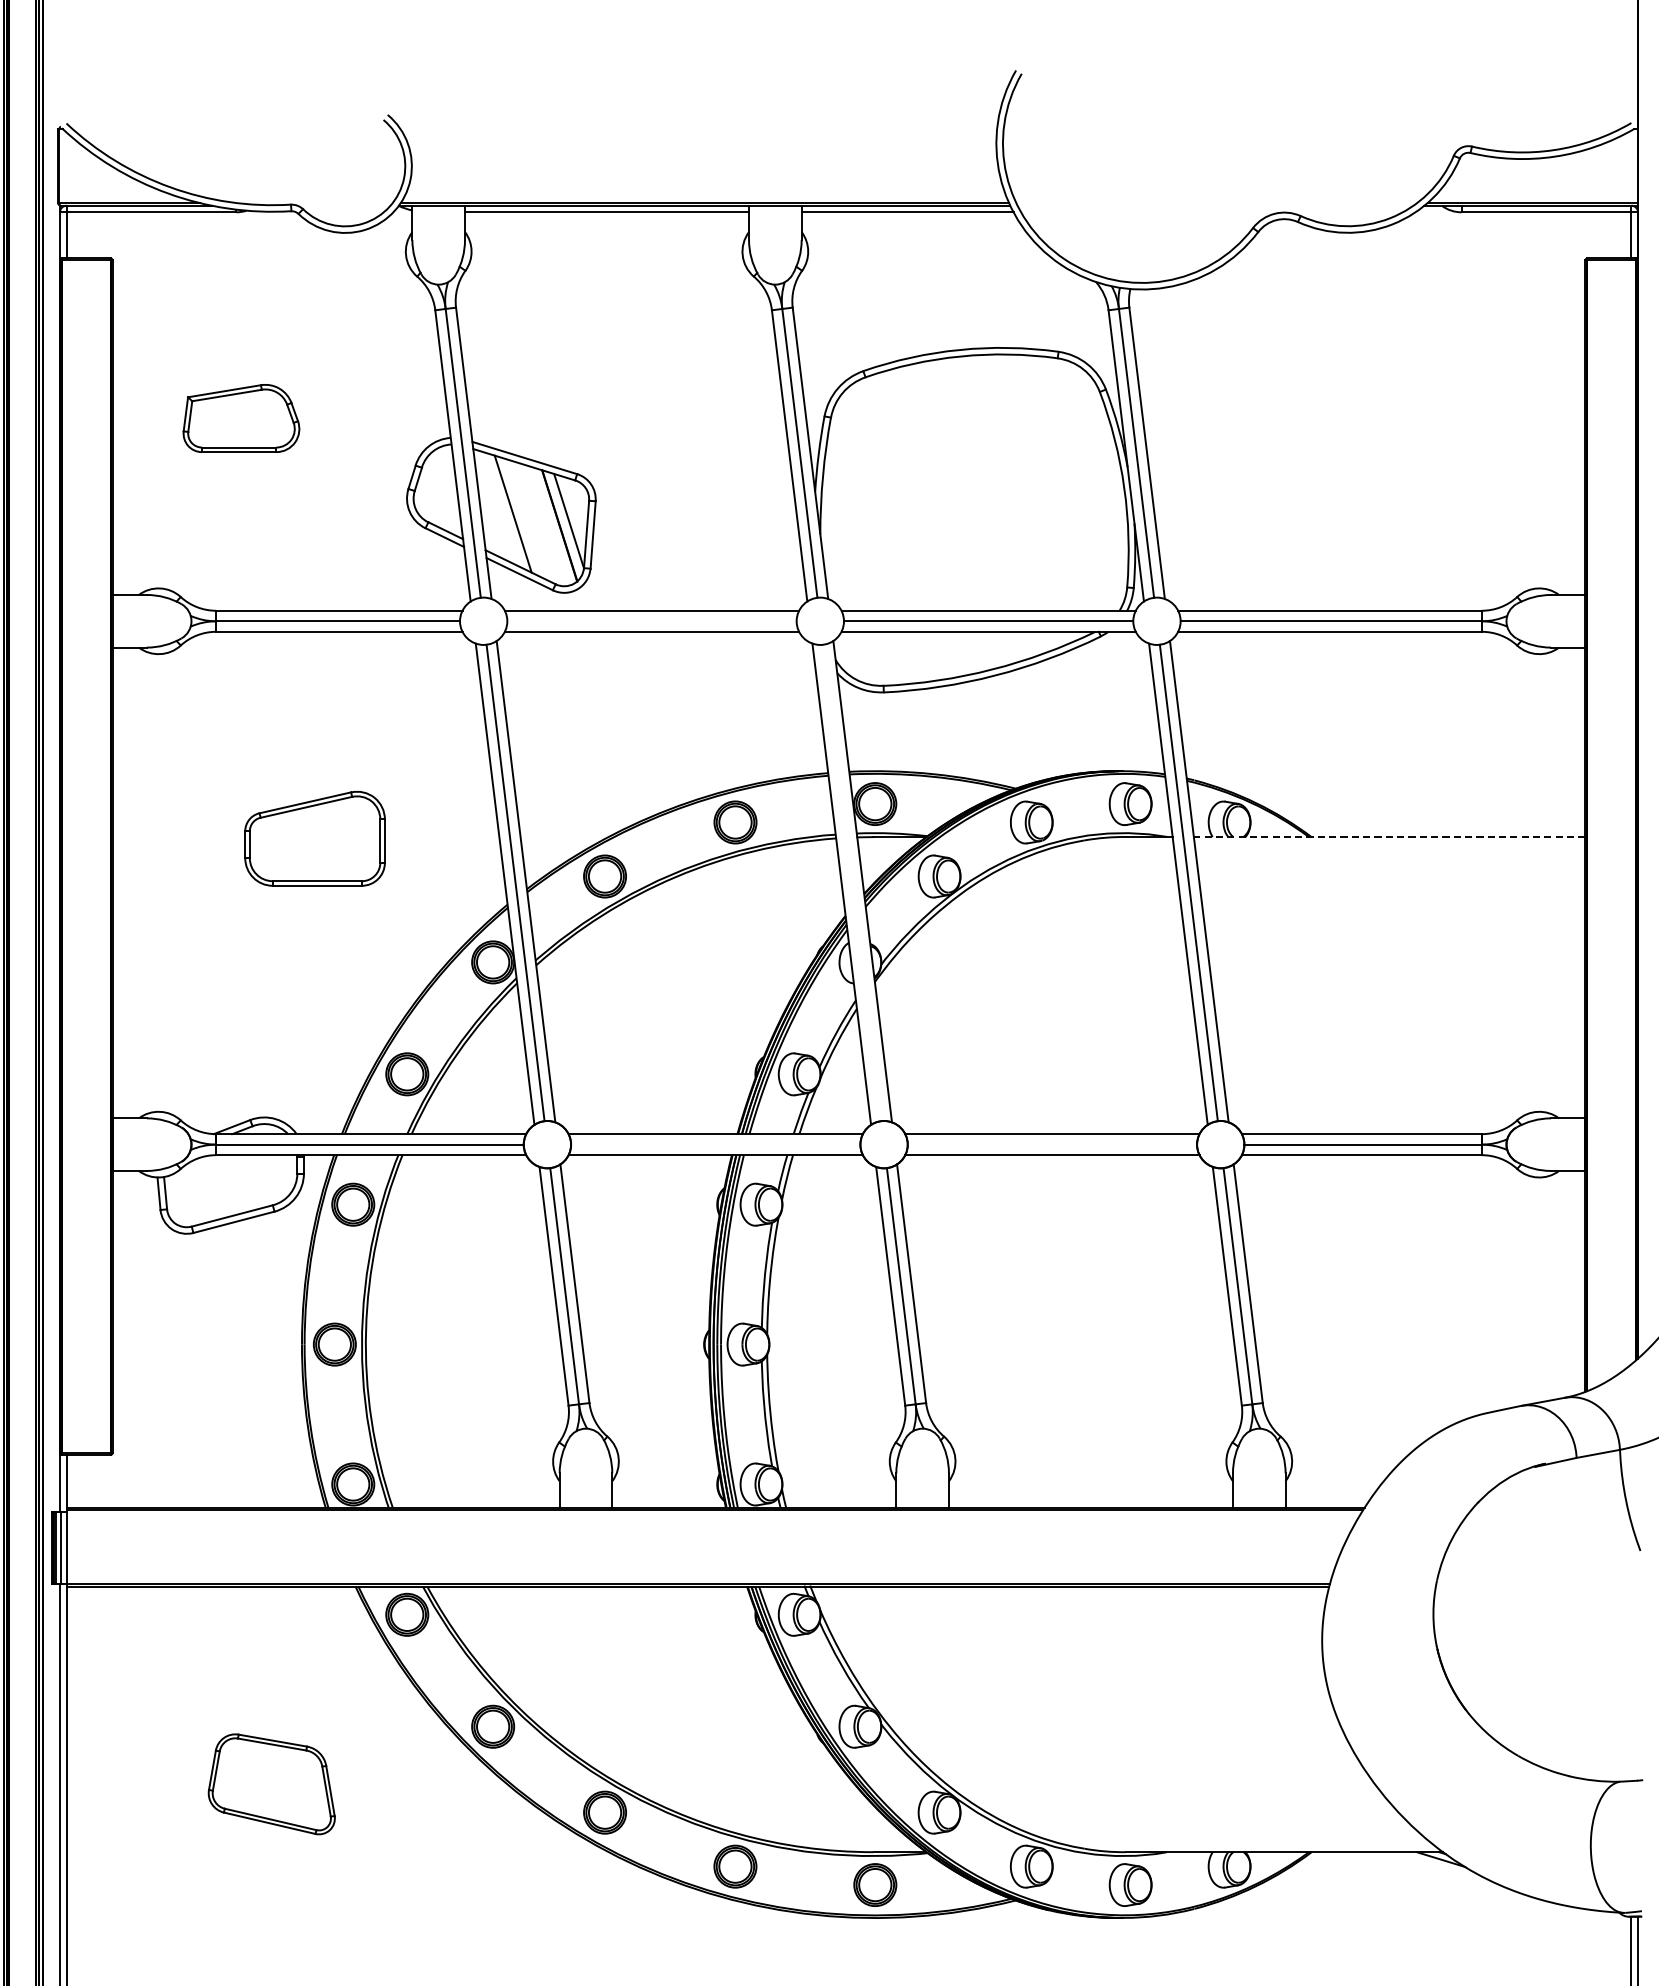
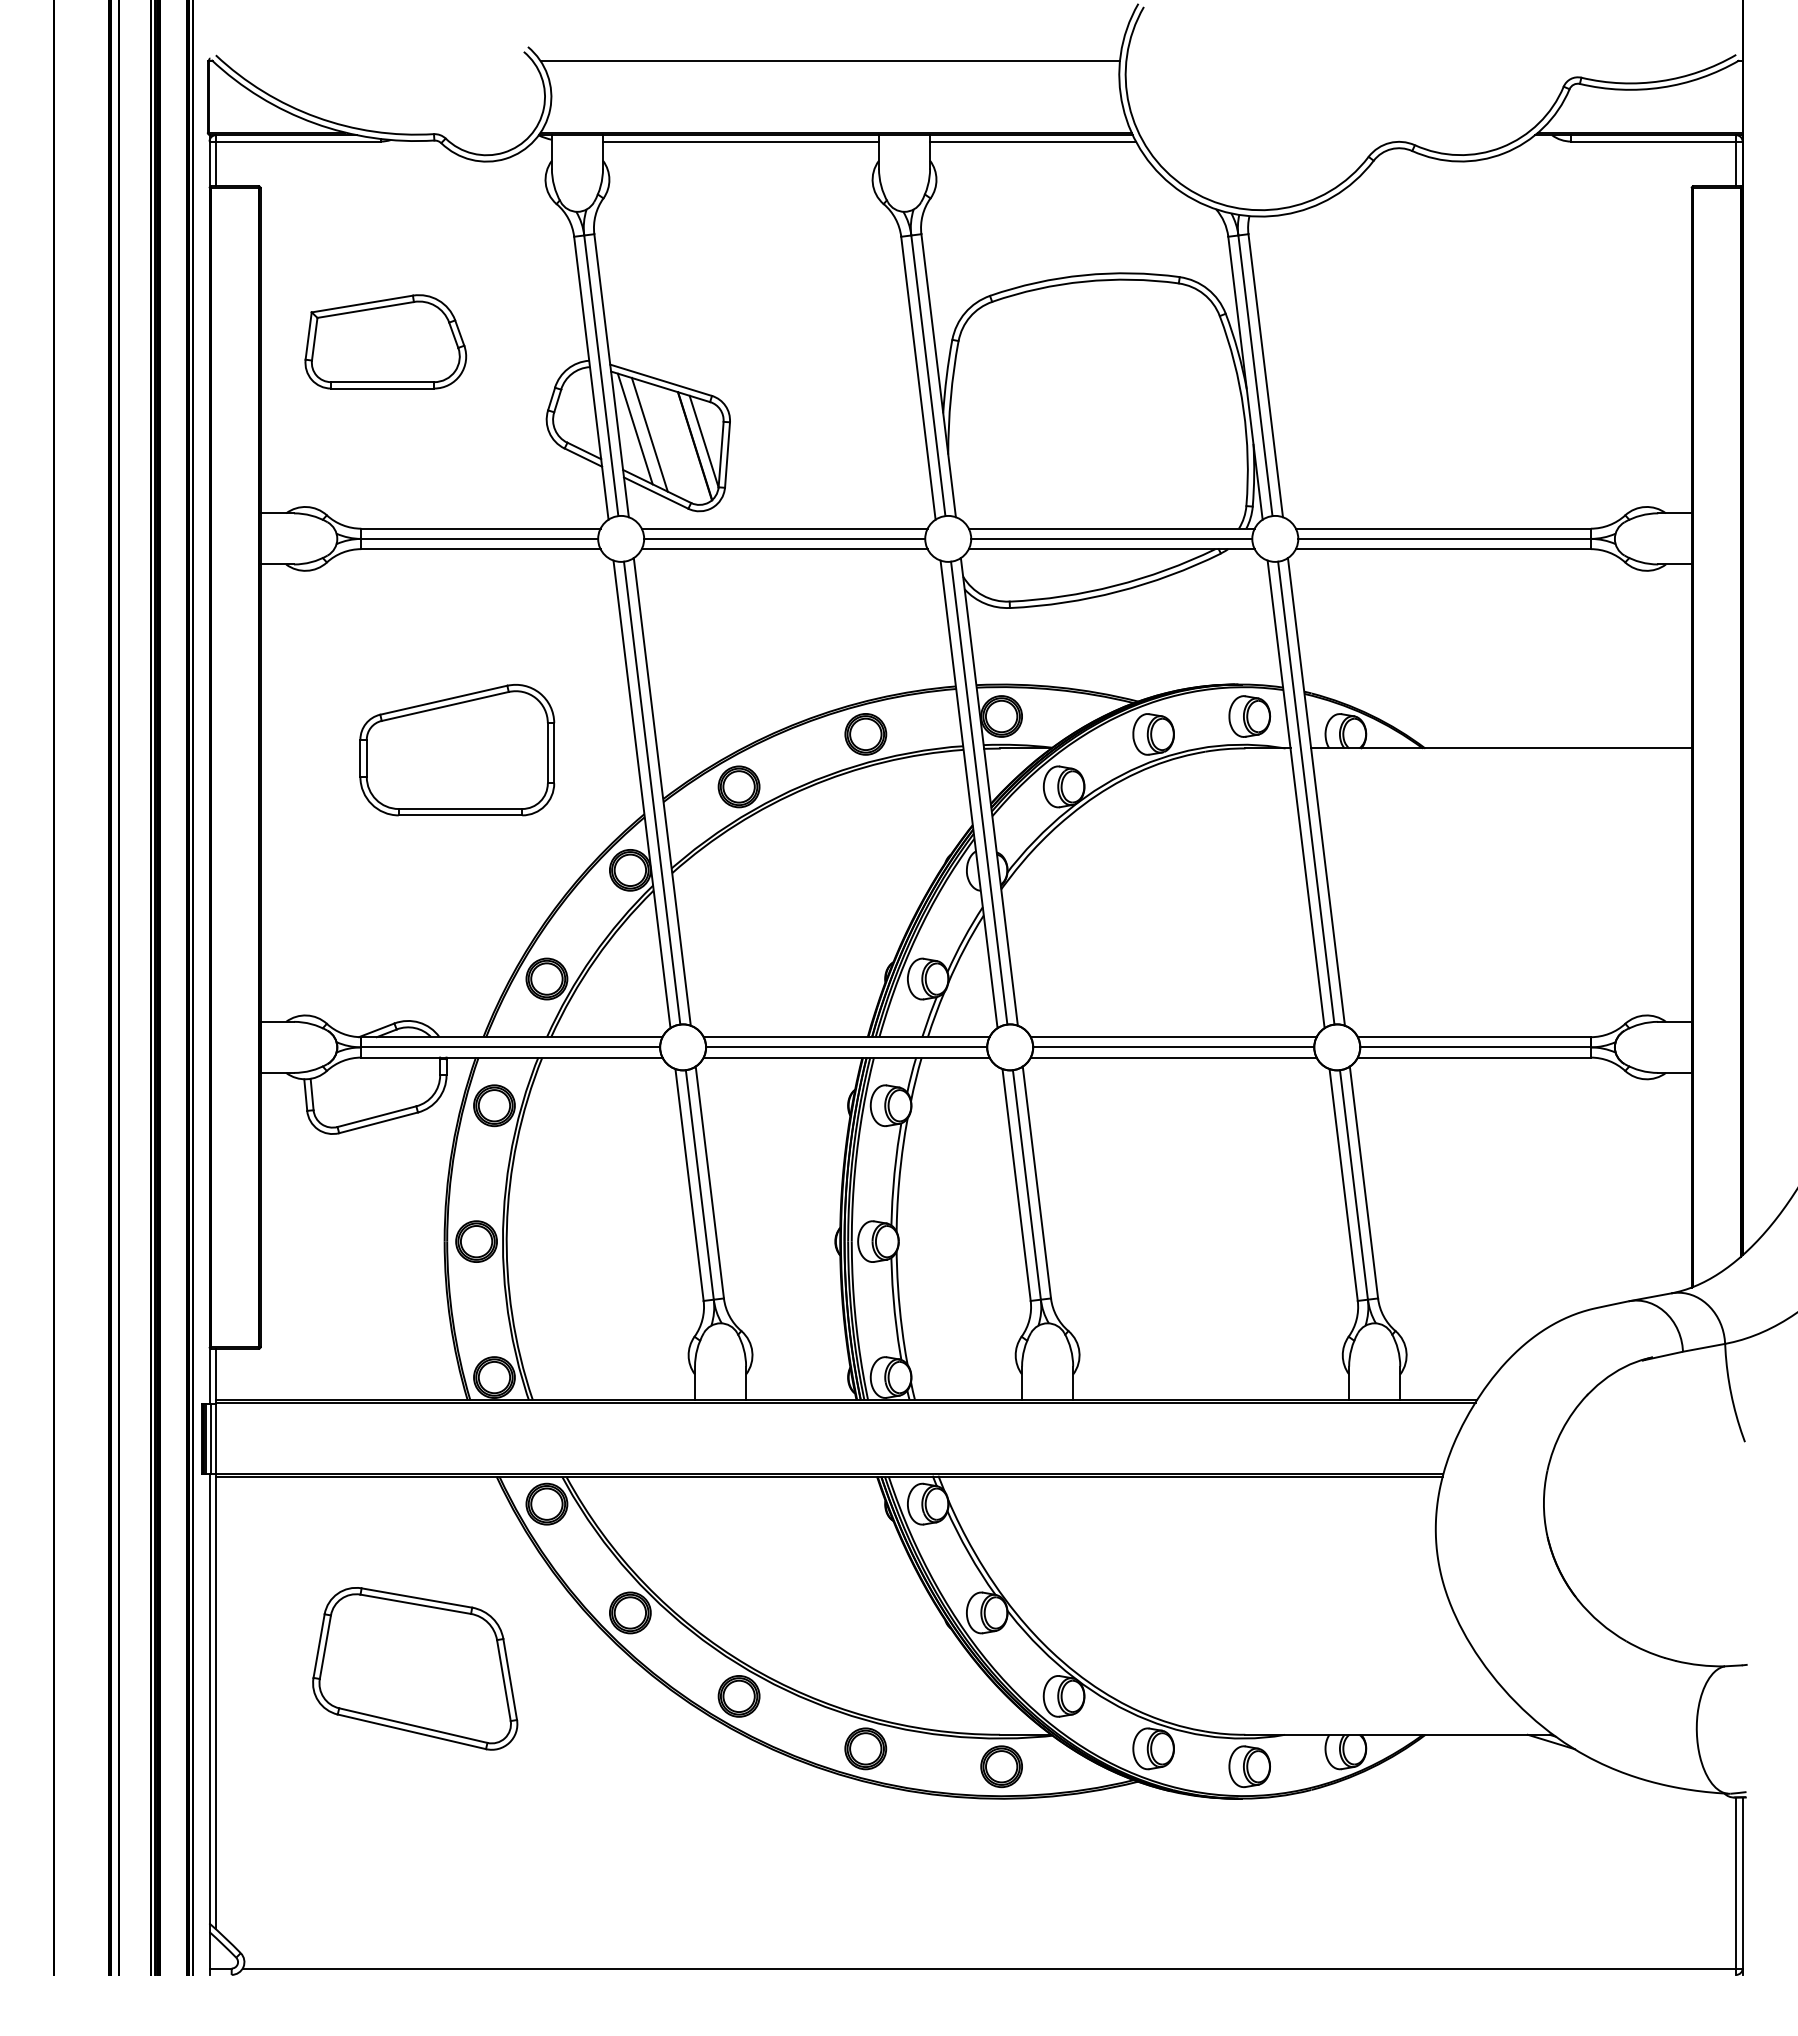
line: (698, 129) -> (829, 61), added
part: (241, 418) -> (385, 341), size x1.43
line: (497, 507) -> (634, 428), added
line: (651, 620) -> (784, 538), added
line: (1388, 837) -> (1500, 748), dashed -> solid
part: (315, 839) -> (457, 750), size x1.43
line: (852, 882) -> (979, 792), added
line: (715, 1144) -> (846, 1047), added
line: (1052, 1144) -> (1173, 1047), added
part: (271, 1783) -> (415, 1668), size x1.67

